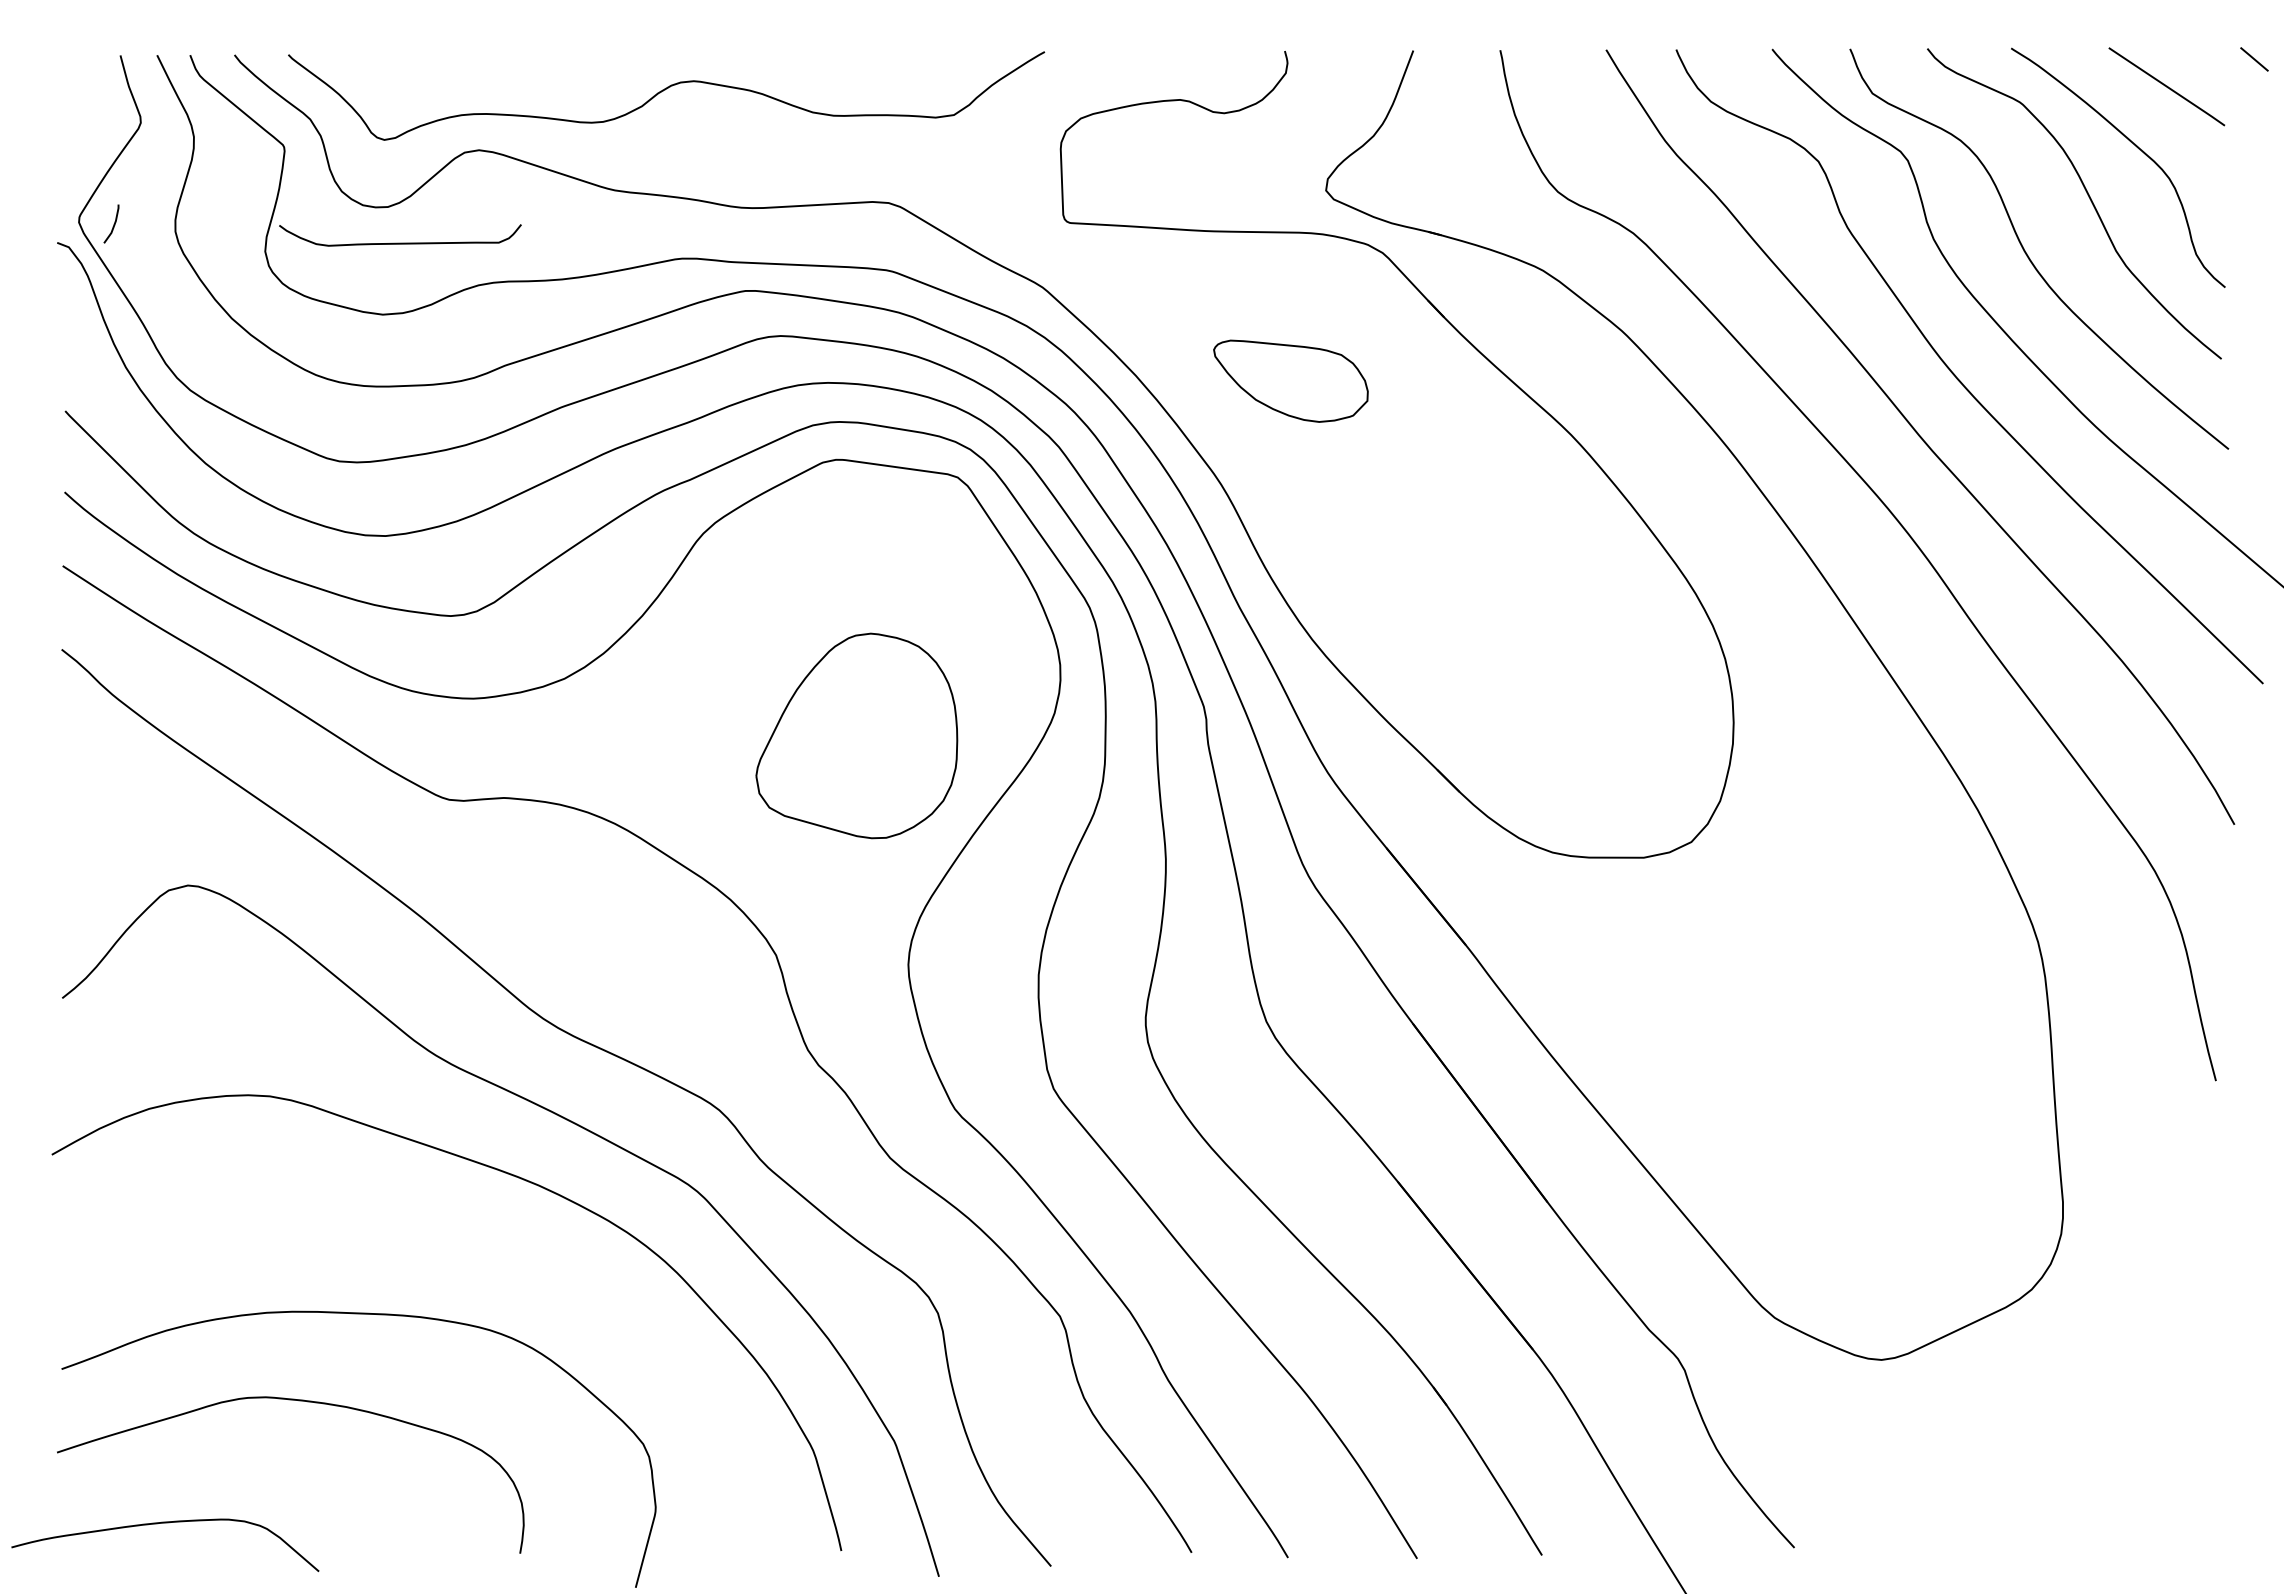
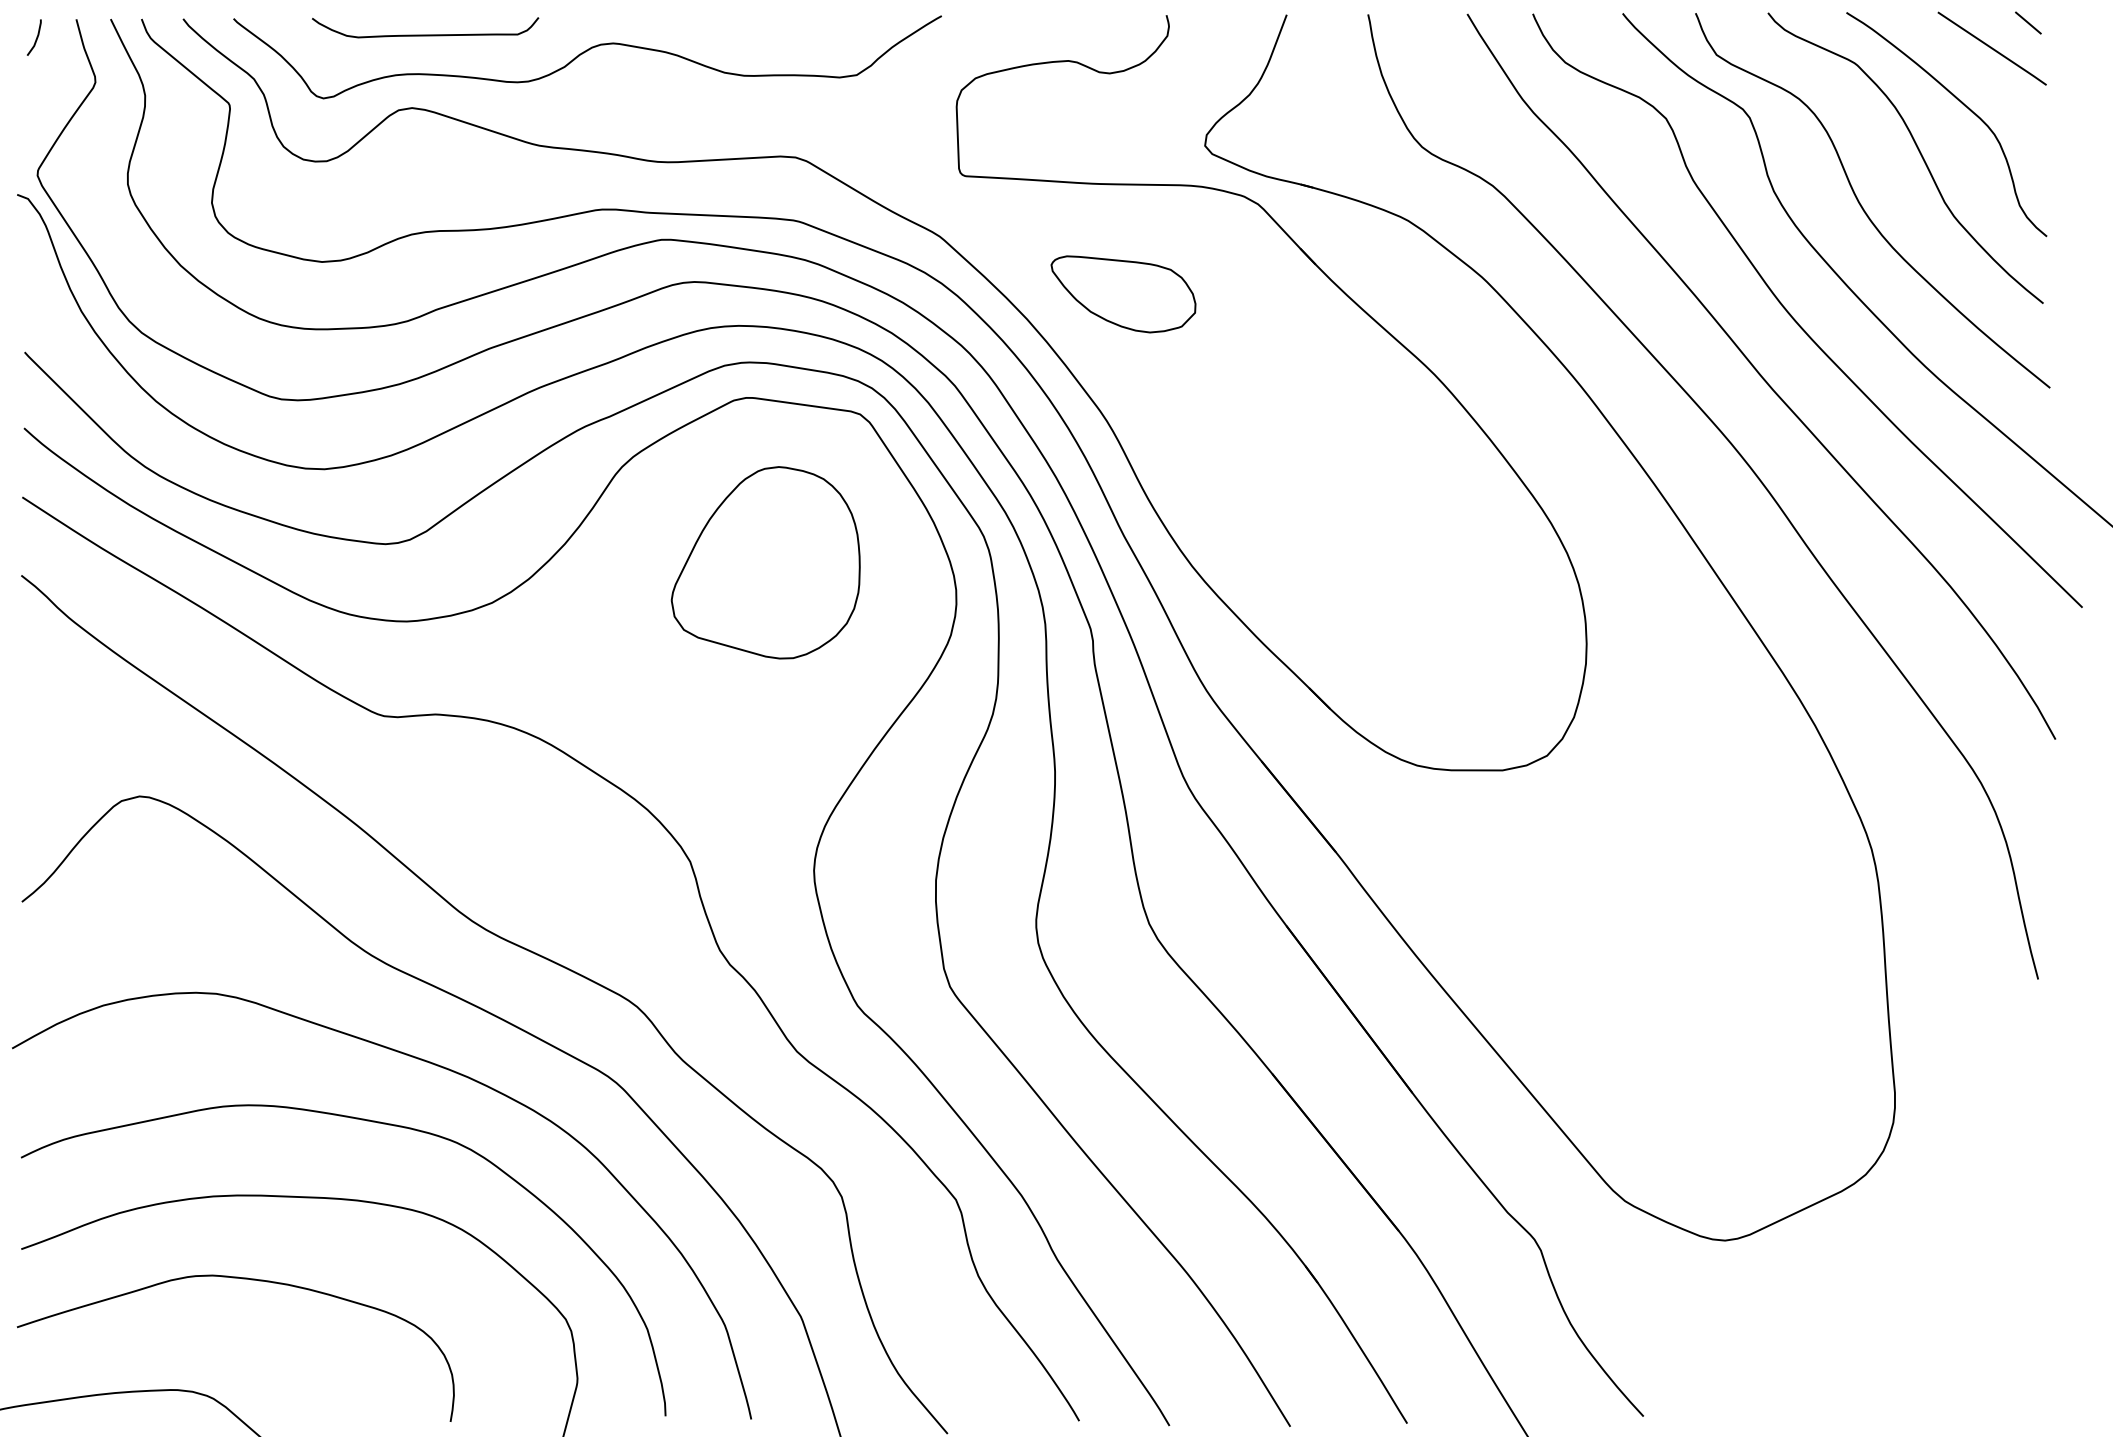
line: (2254, 59) -> (2028, 23), moved
line: (113, 224) -> (36, 38), moved
curve: (400, 242) -> (425, 34), moved
part: (1290, 380) -> (1123, 293), moved
part: (856, 735) -> (765, 562), moved
curve: (435, 1233) -> (371, 1122), added

